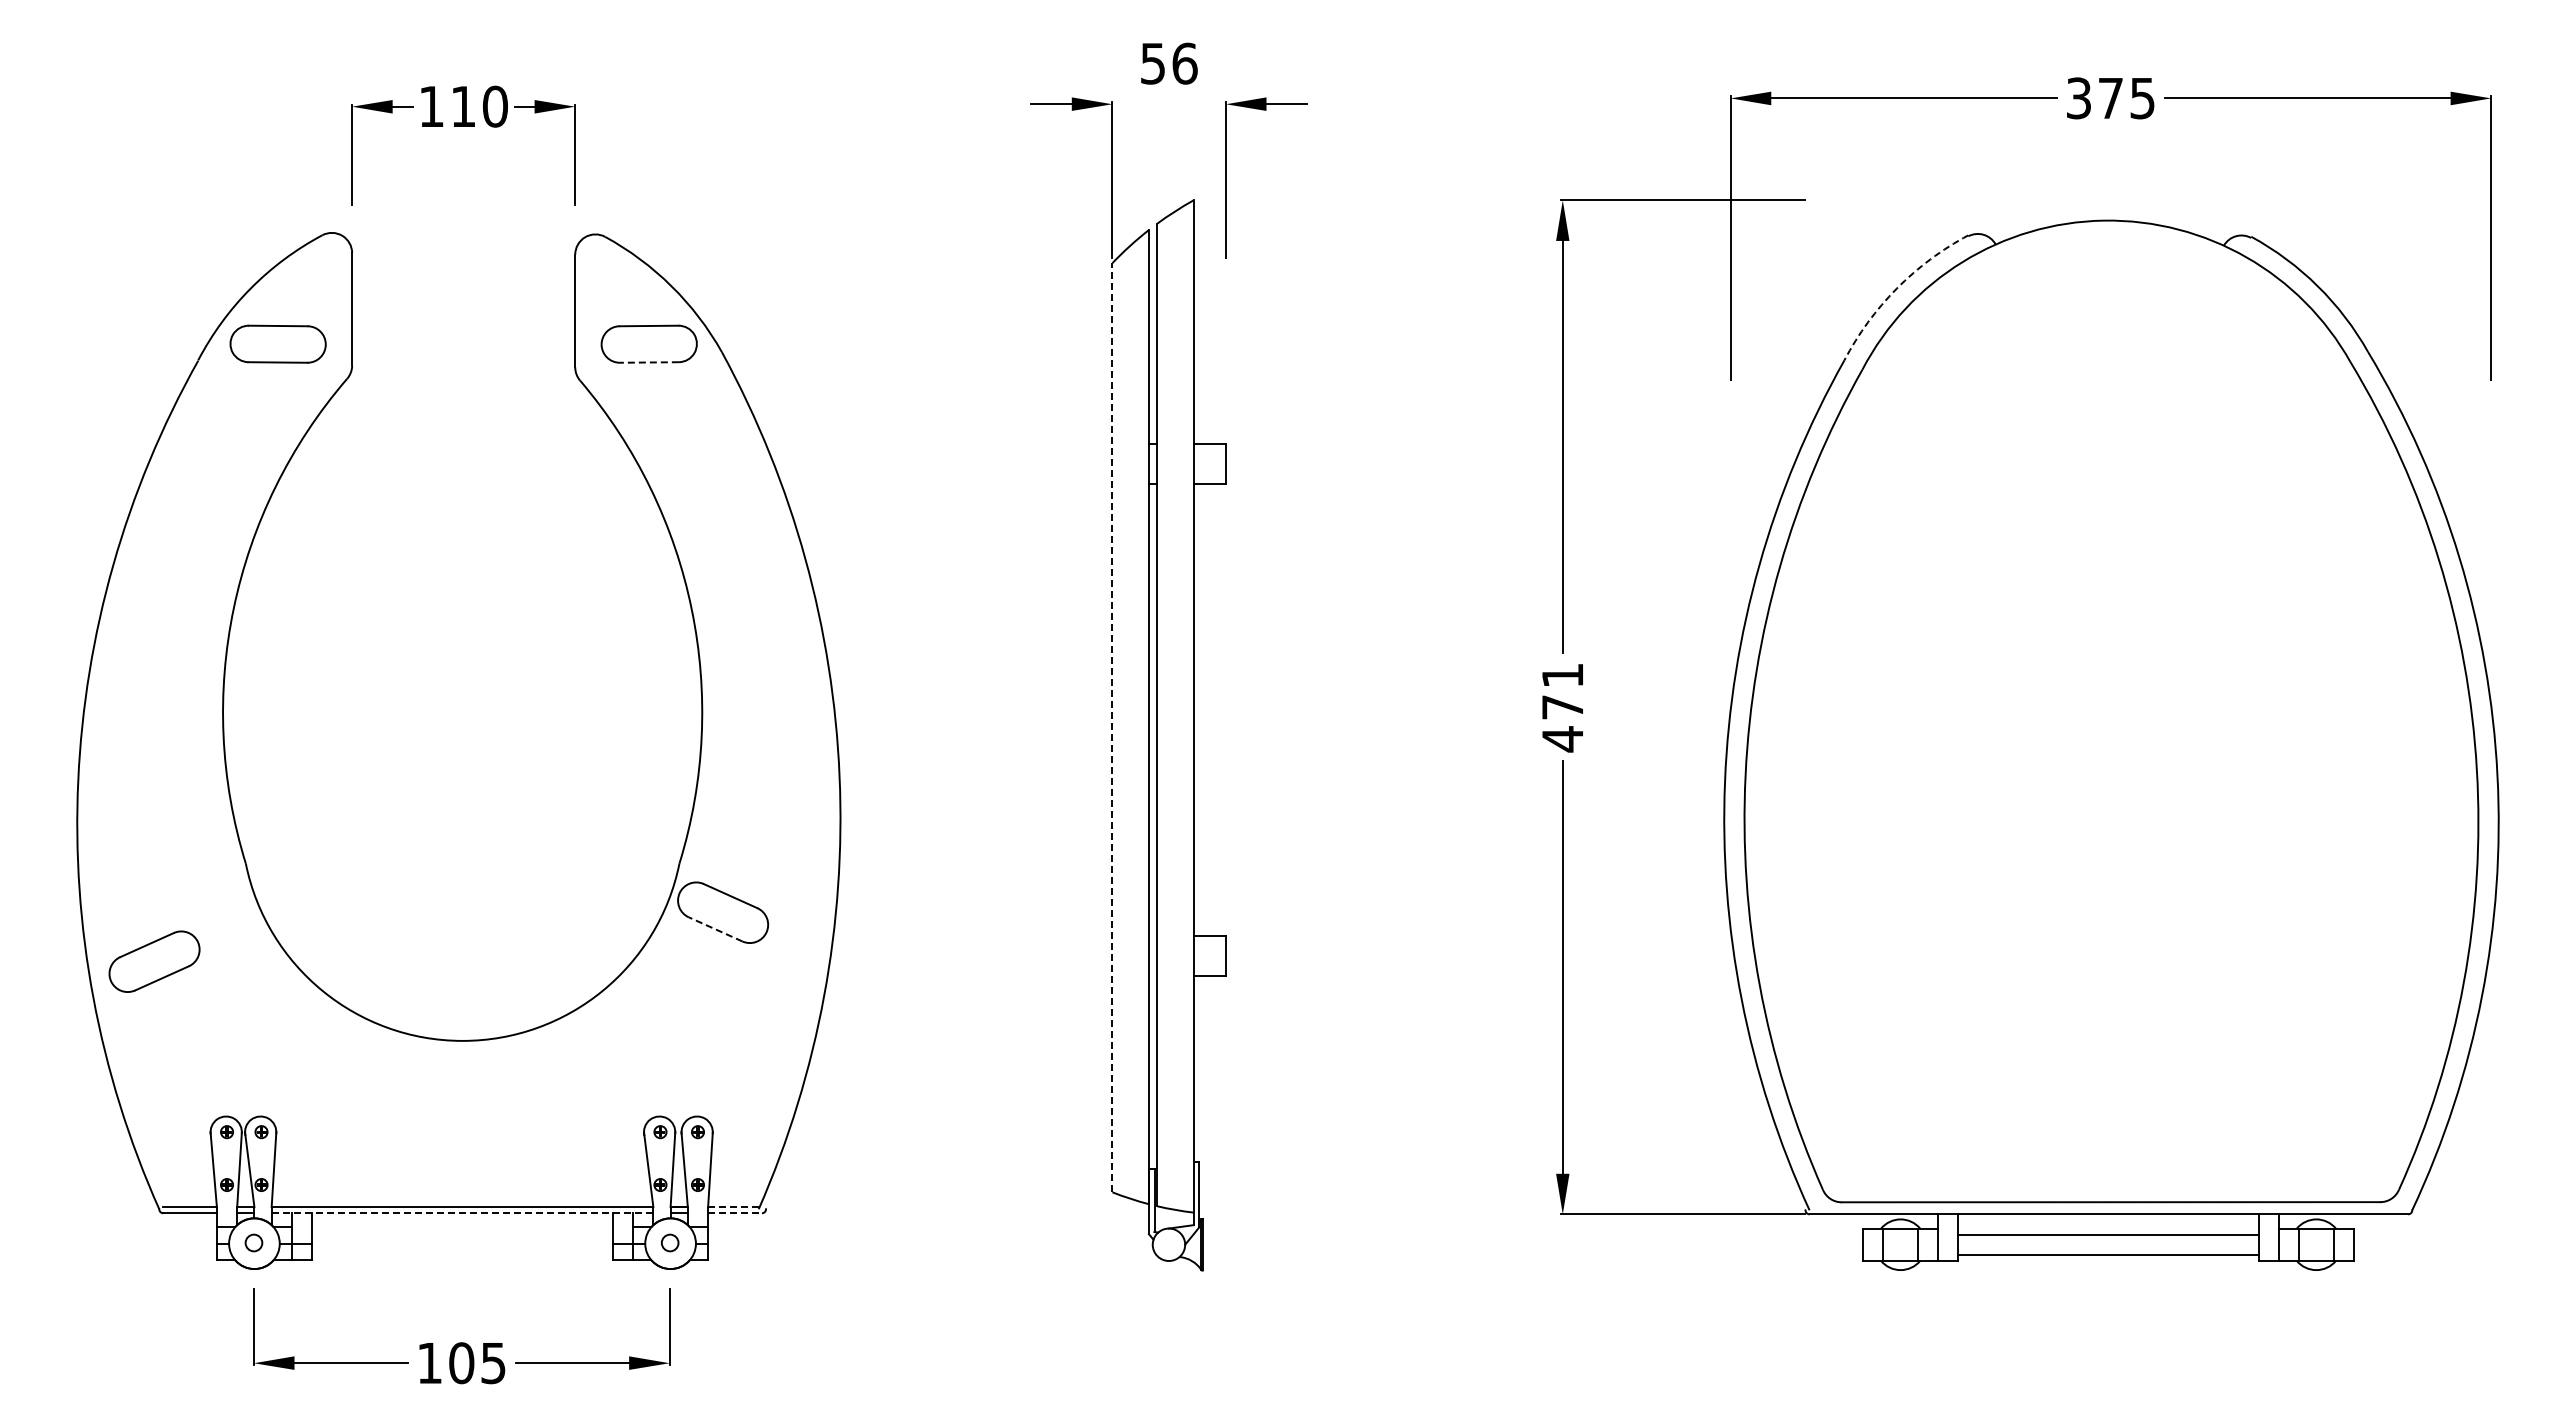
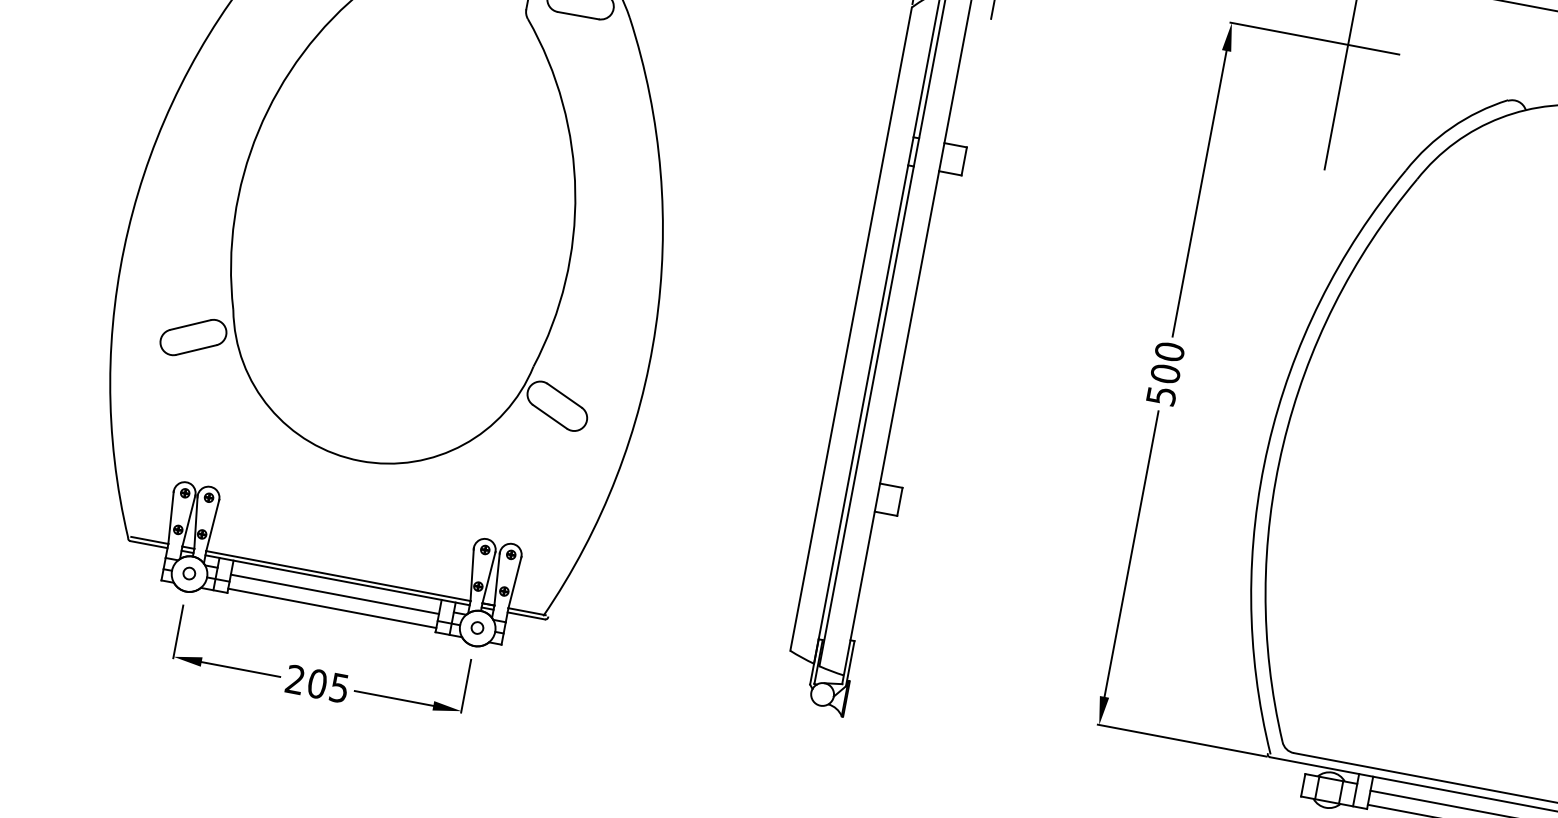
arc: (1896, 288) -> (1451, 127), dashed -> solid
line: (648, 362) -> (577, 15), dashed -> solid
text: (1562, 707) -> (1165, 373), 471 -> 500
line: (1112, 727) -> (851, 328), dashed -> solid
line: (715, 929) -> (549, 416), dashed -> solid
part: (154, 961) -> (193, 337), moved
line: (735, 1207) -> (527, 611), dashed -> solid
line: (462, 1213) -> (337, 580), dashed -> solid
line: (735, 1213) -> (526, 616), dashed -> solid
line: (462, 1233) -> (334, 594), added
line: (462, 1253) -> (332, 608), added
text: (429, 1362) -> (295, 679), 105 -> 205

